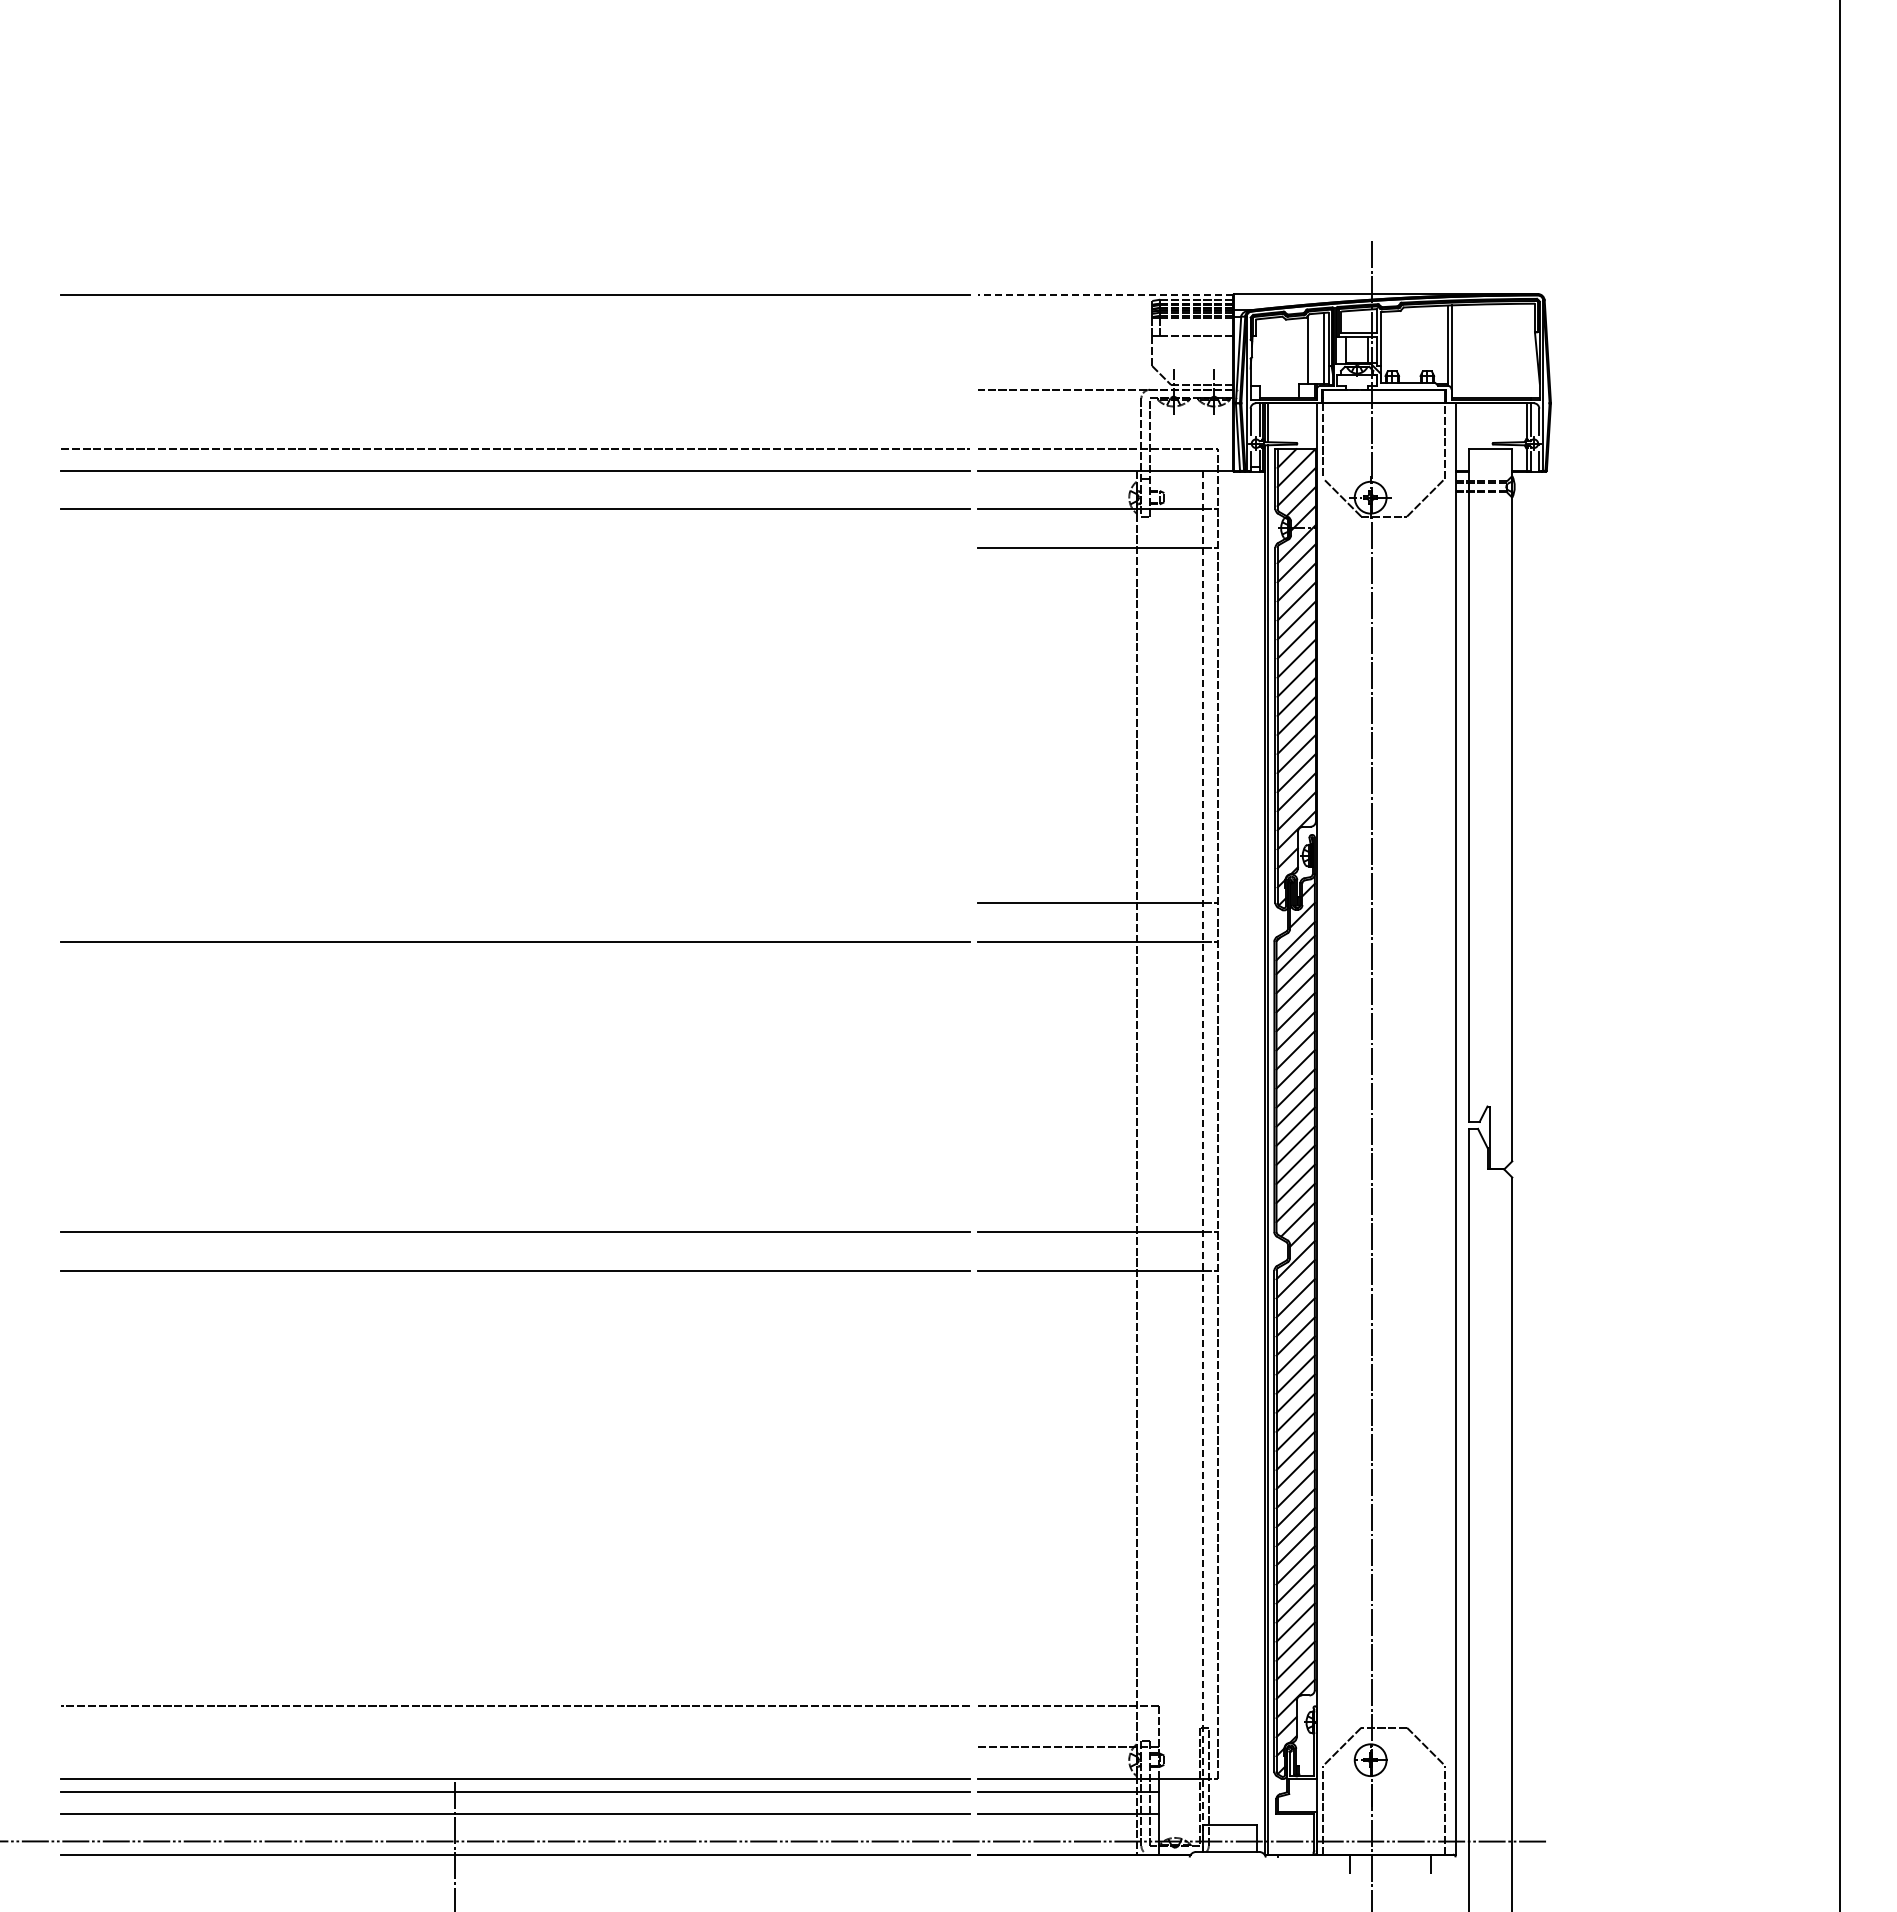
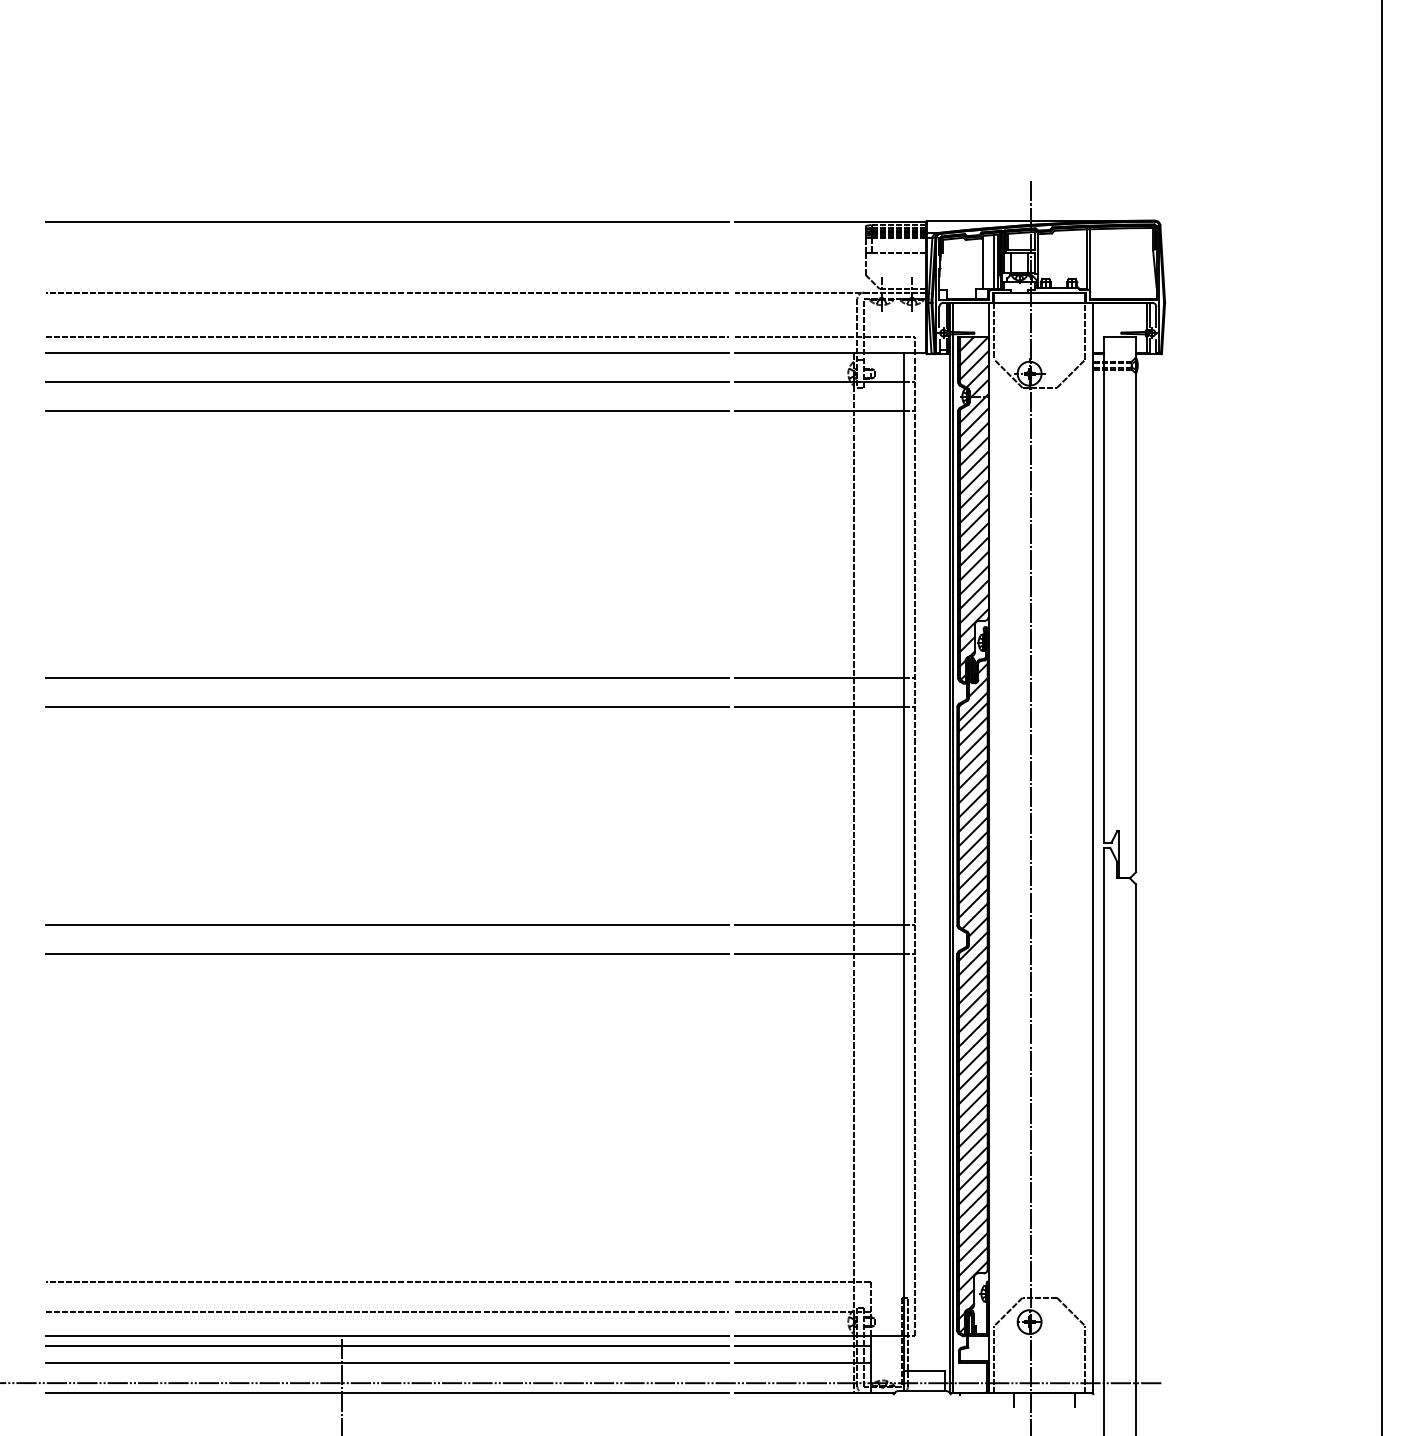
line: (1105, 295) -> (830, 221), dashed -> solid
line: (515, 389) -> (387, 292), added
line: (515, 547) -> (387, 411), added
line: (515, 902) -> (387, 677), added
line: (1203, 1161) -> (904, 872), dashed -> solid
line: (515, 1746) -> (387, 1311), added

